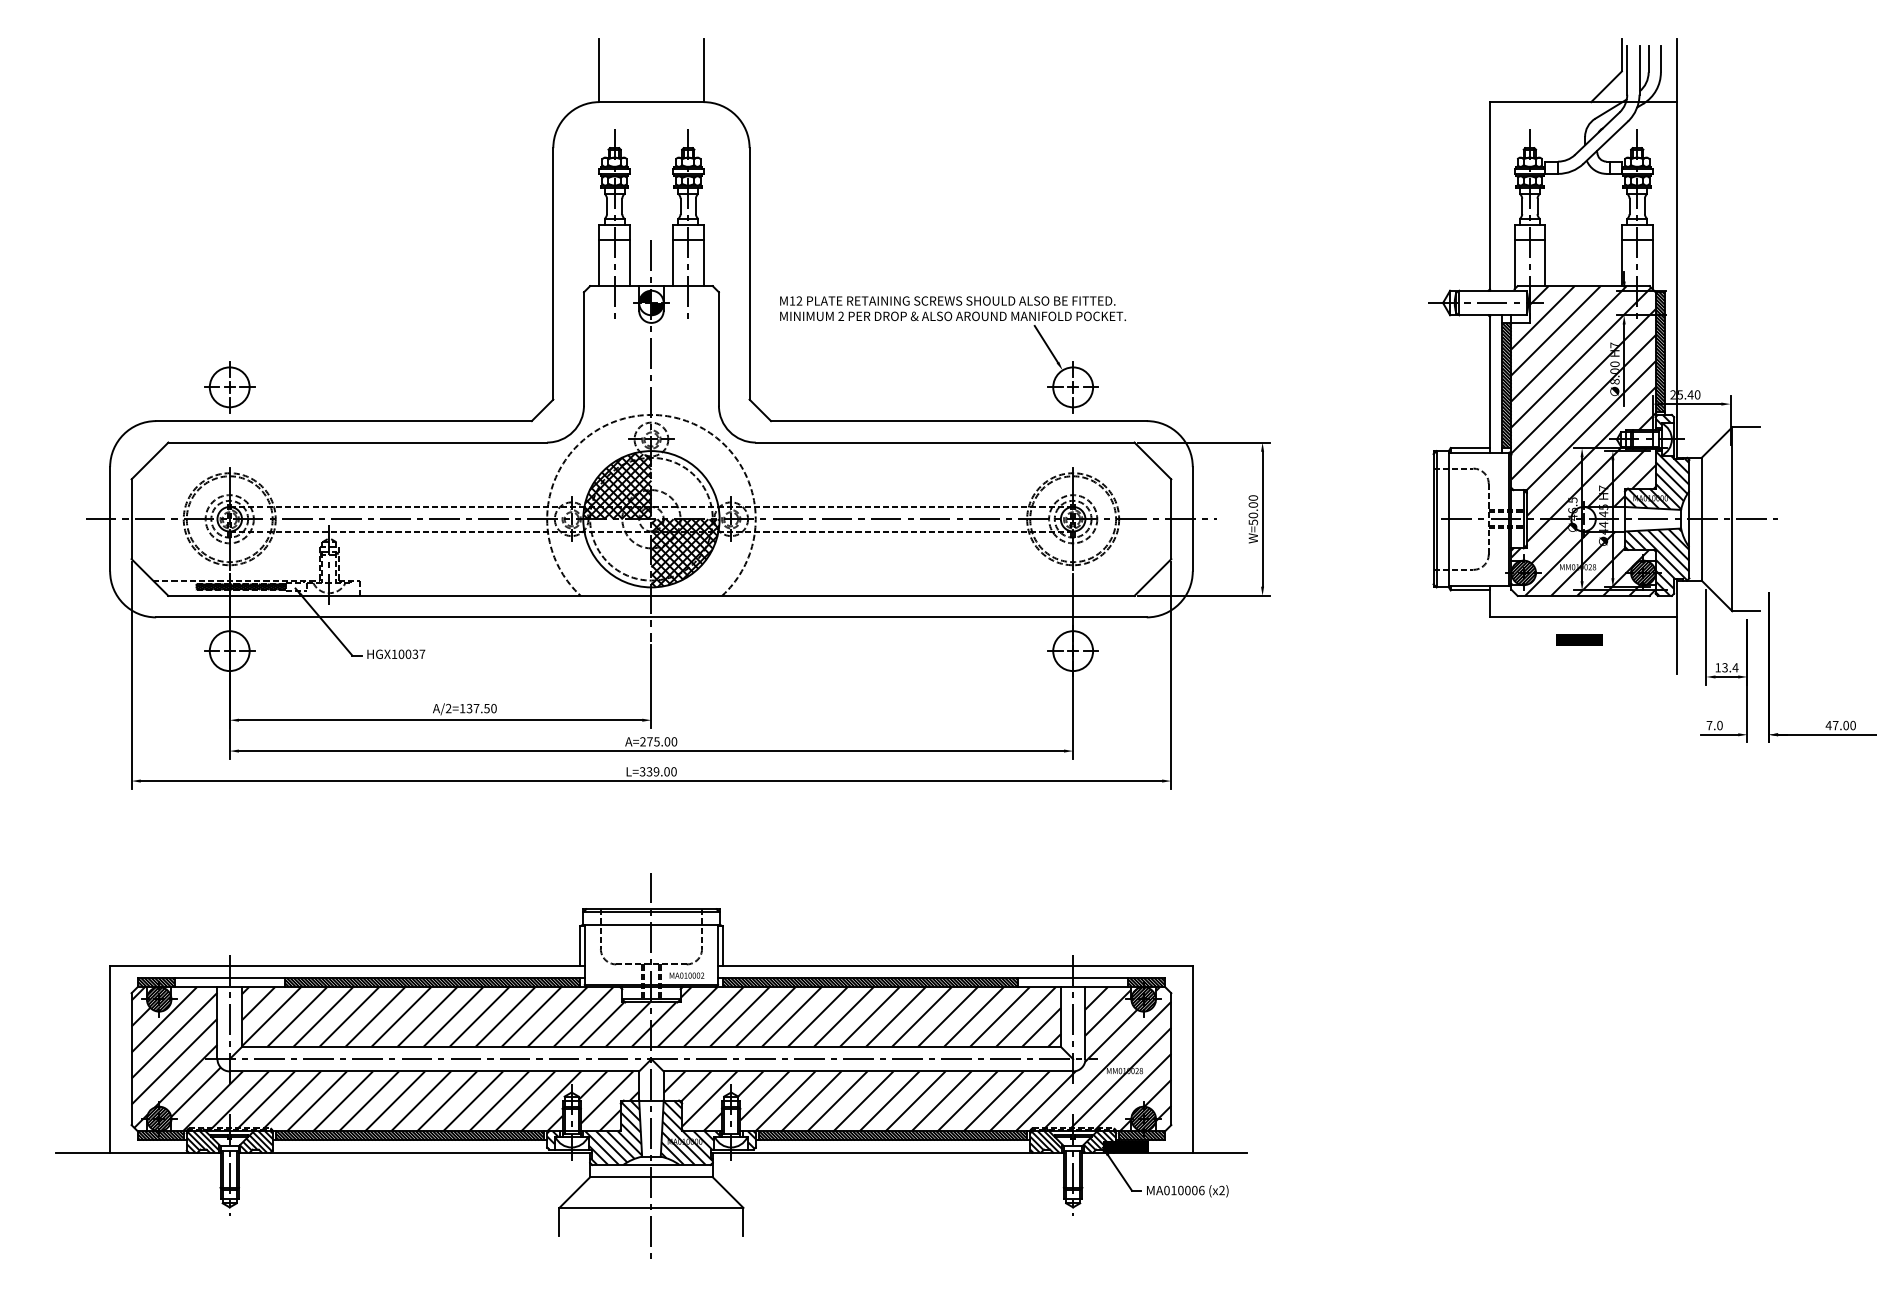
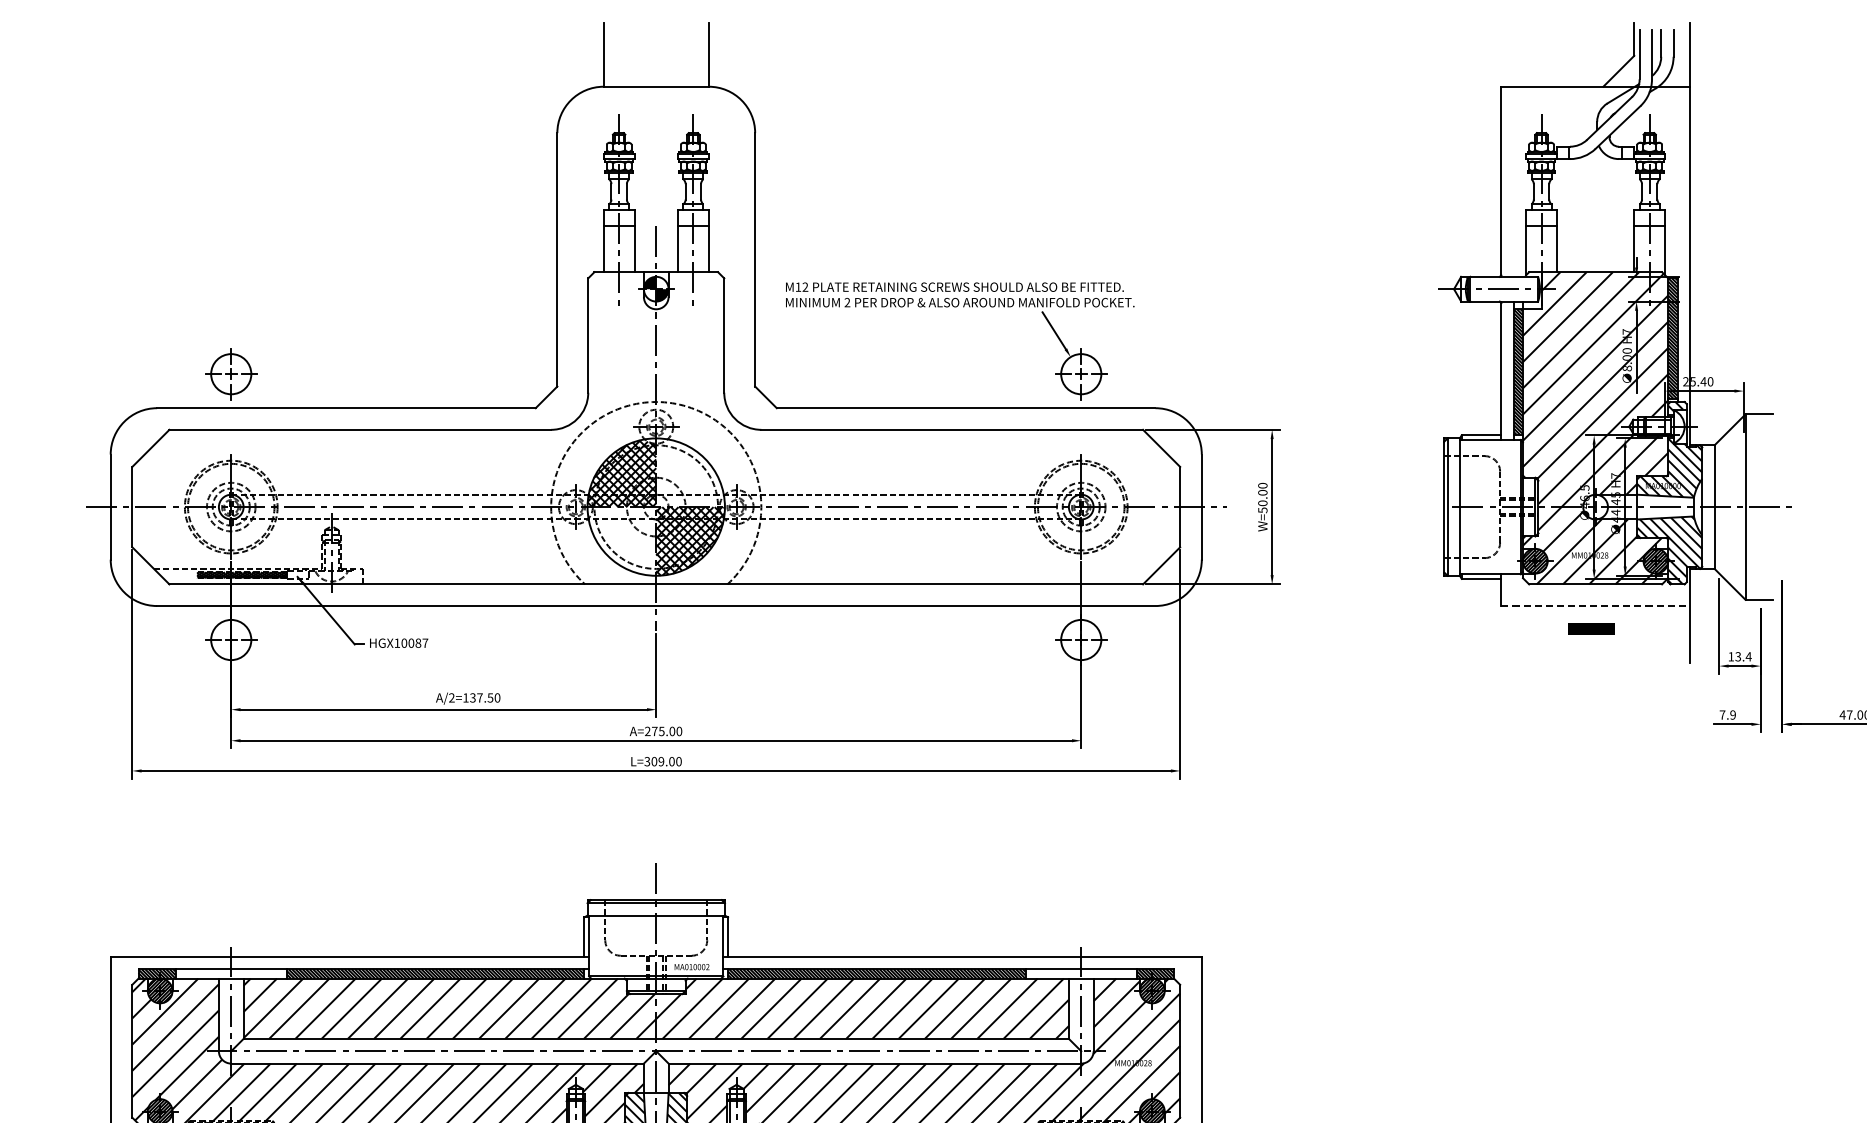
line: (1583, 617) -> (1595, 606), solid -> dashed
text: (415, 653) -> (418, 642), HGX10037 -> HGX10087
text: (1719, 725) -> (1732, 714), 7.0 -> 7.9
text: (649, 771) -> (654, 761), L=339.00 -> L=309.00

